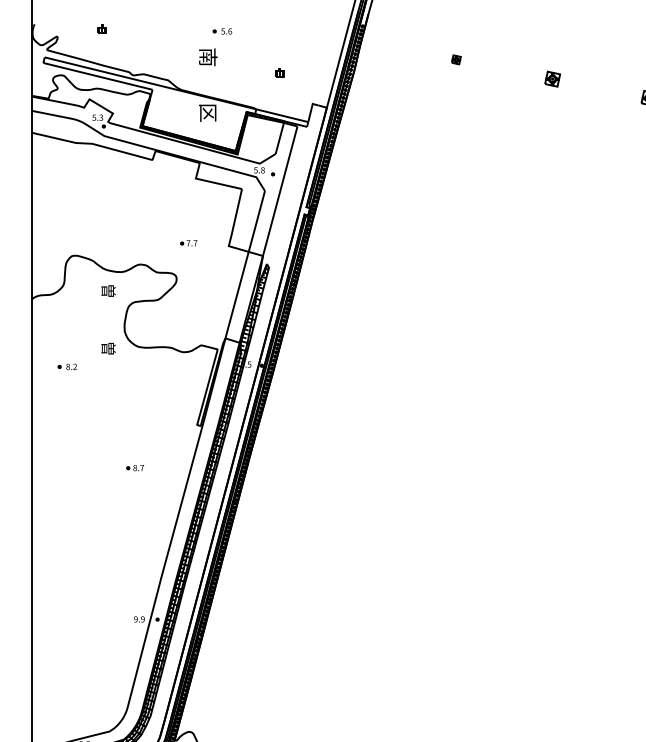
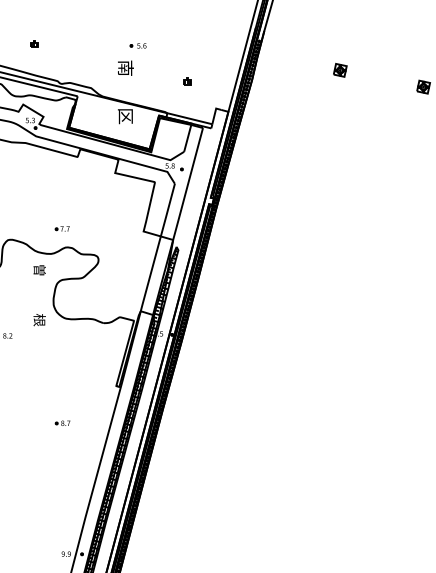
part: (456, 59) -> (340, 70), size x1.67
part: (188, 243) -> (62, 229), moved
text: (108, 348) -> (39, 319), 曽 -> 根

